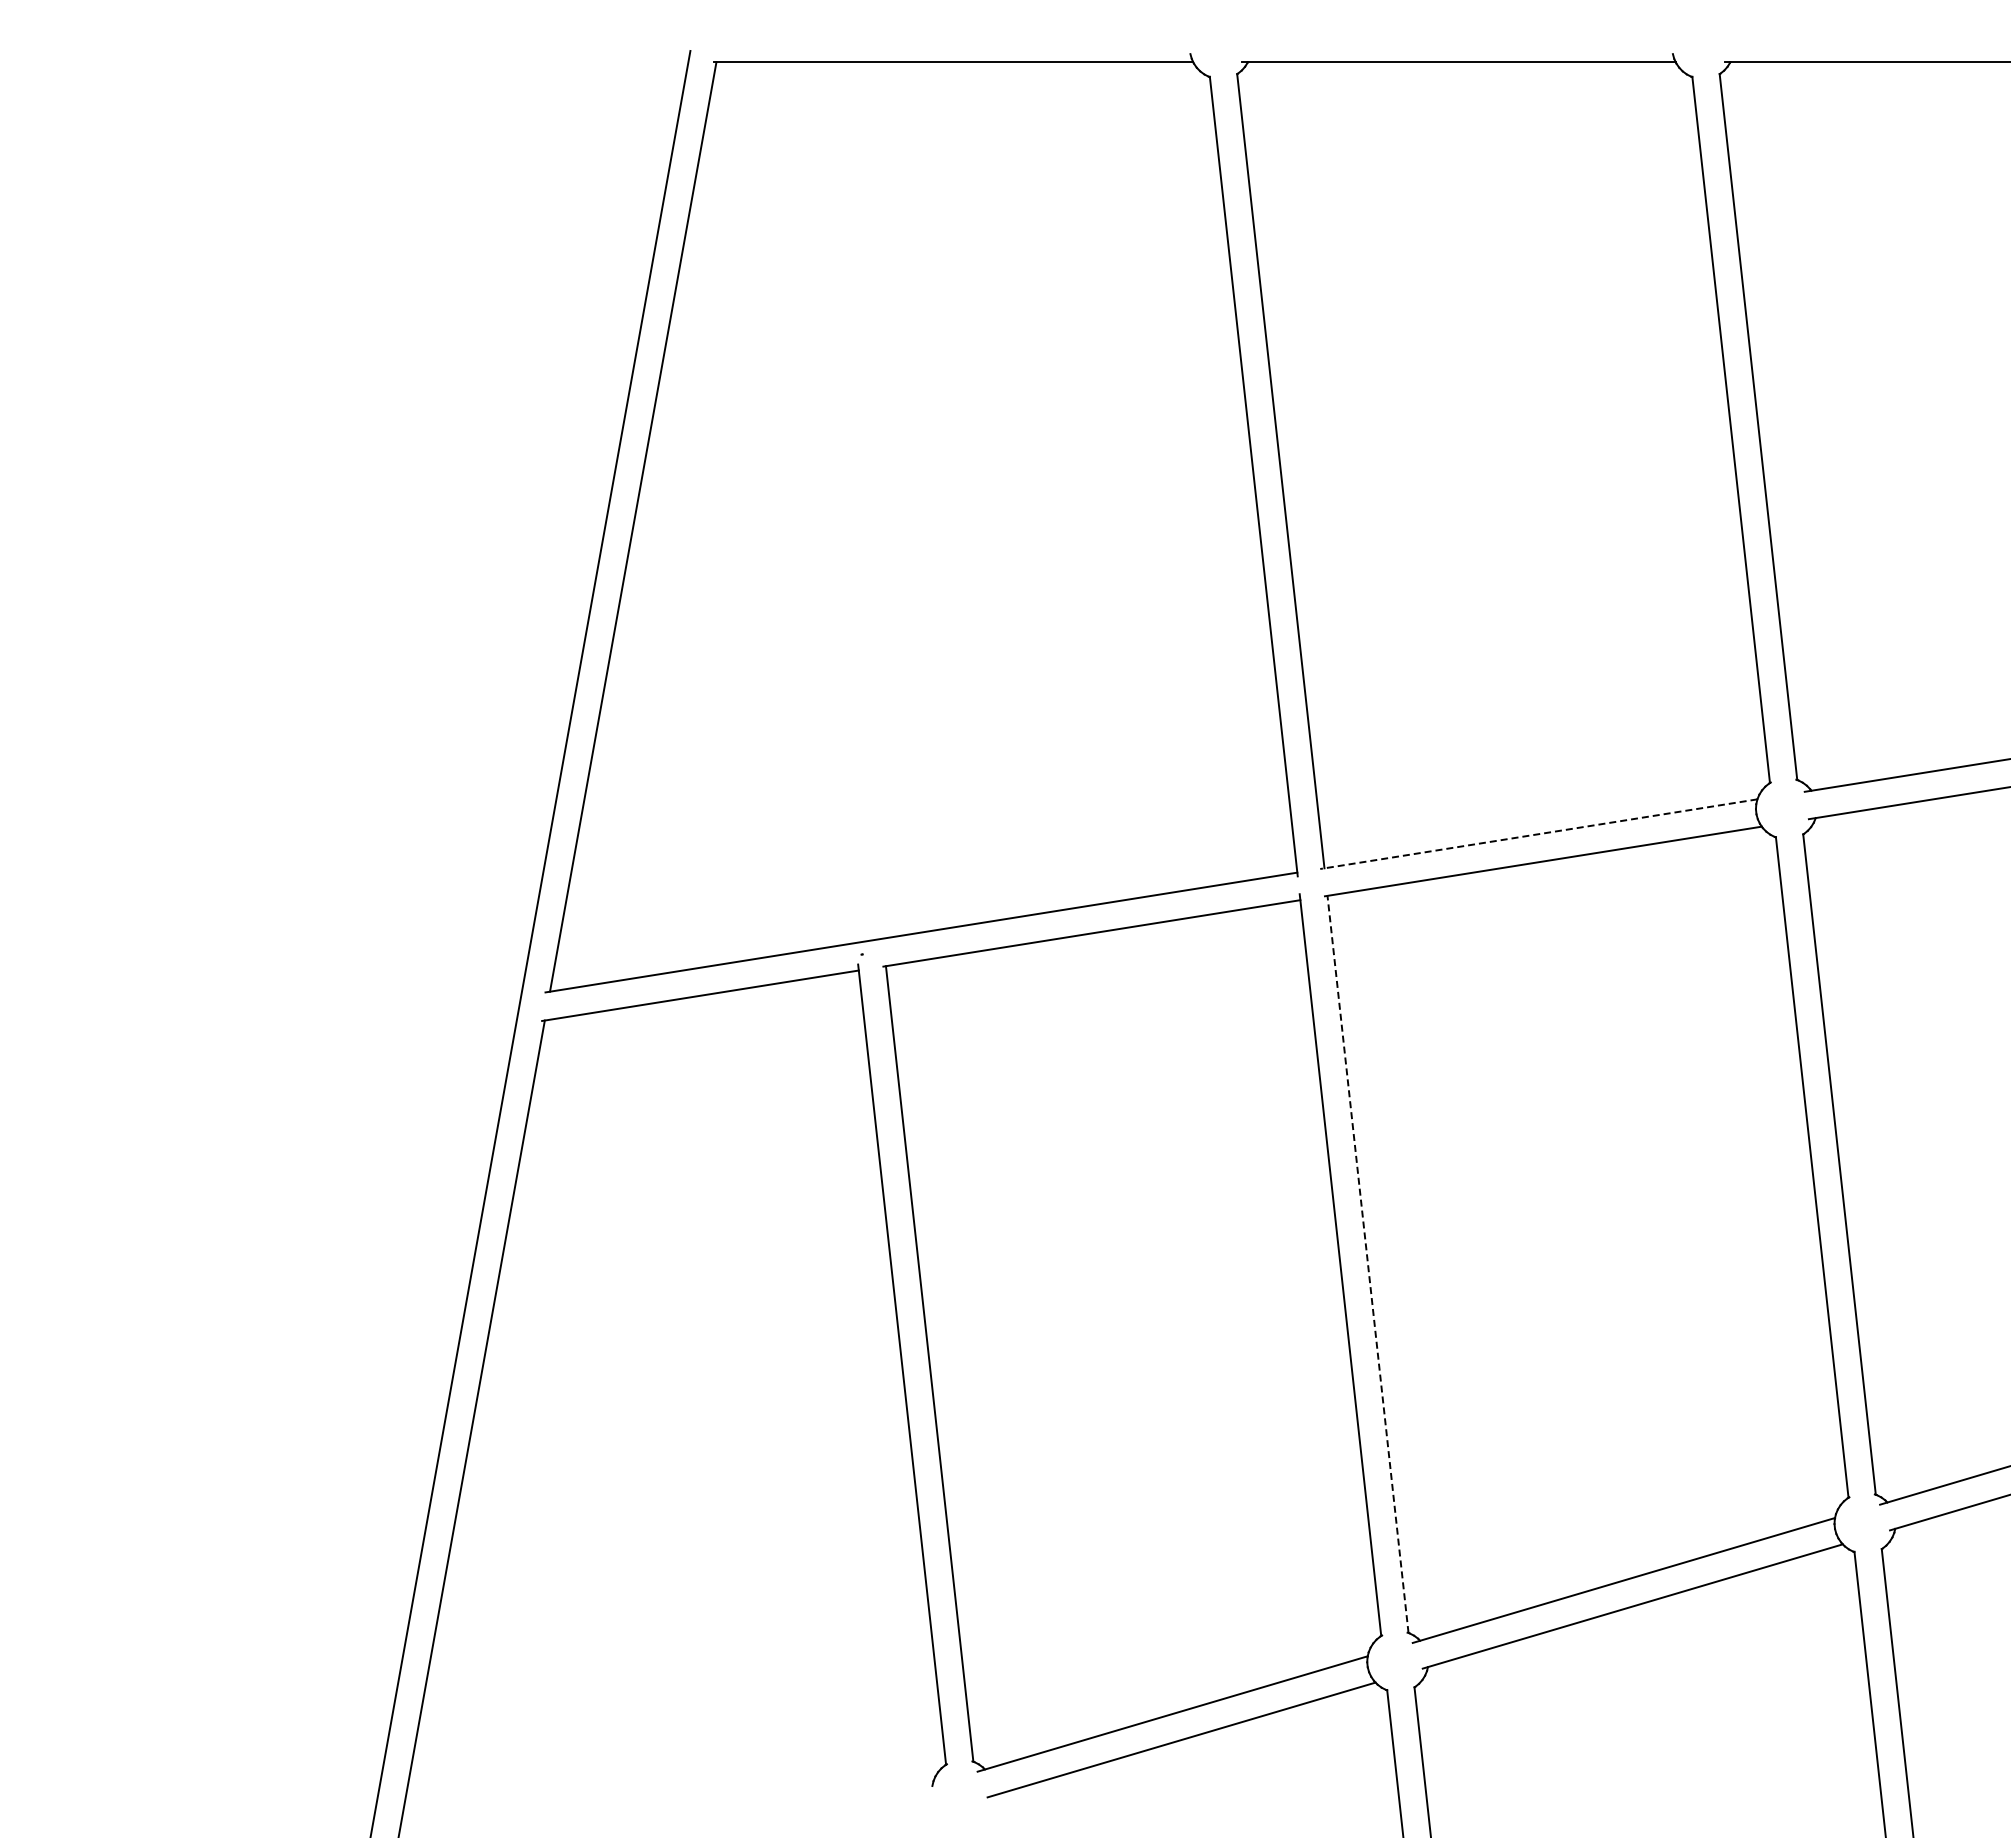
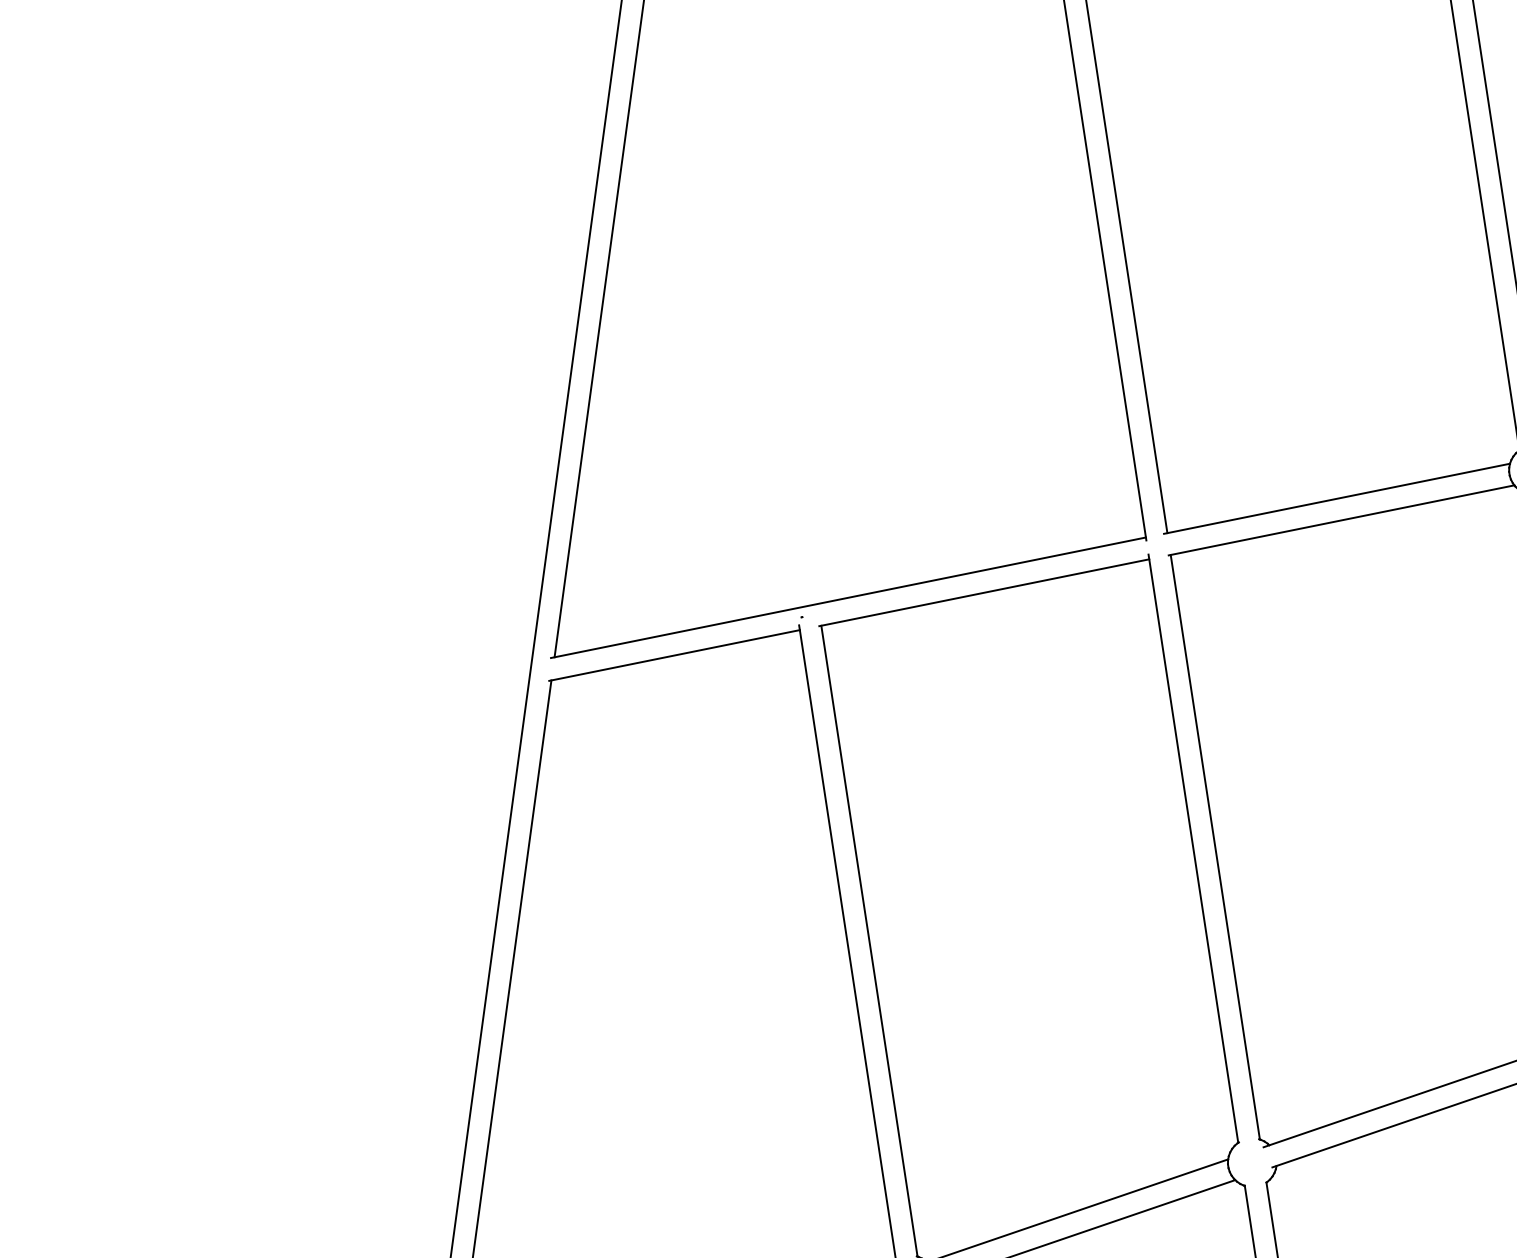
line: (1538, 834) -> (1336, 499), dashed -> solid
line: (1368, 1264) -> (1215, 847), dashed -> solid

